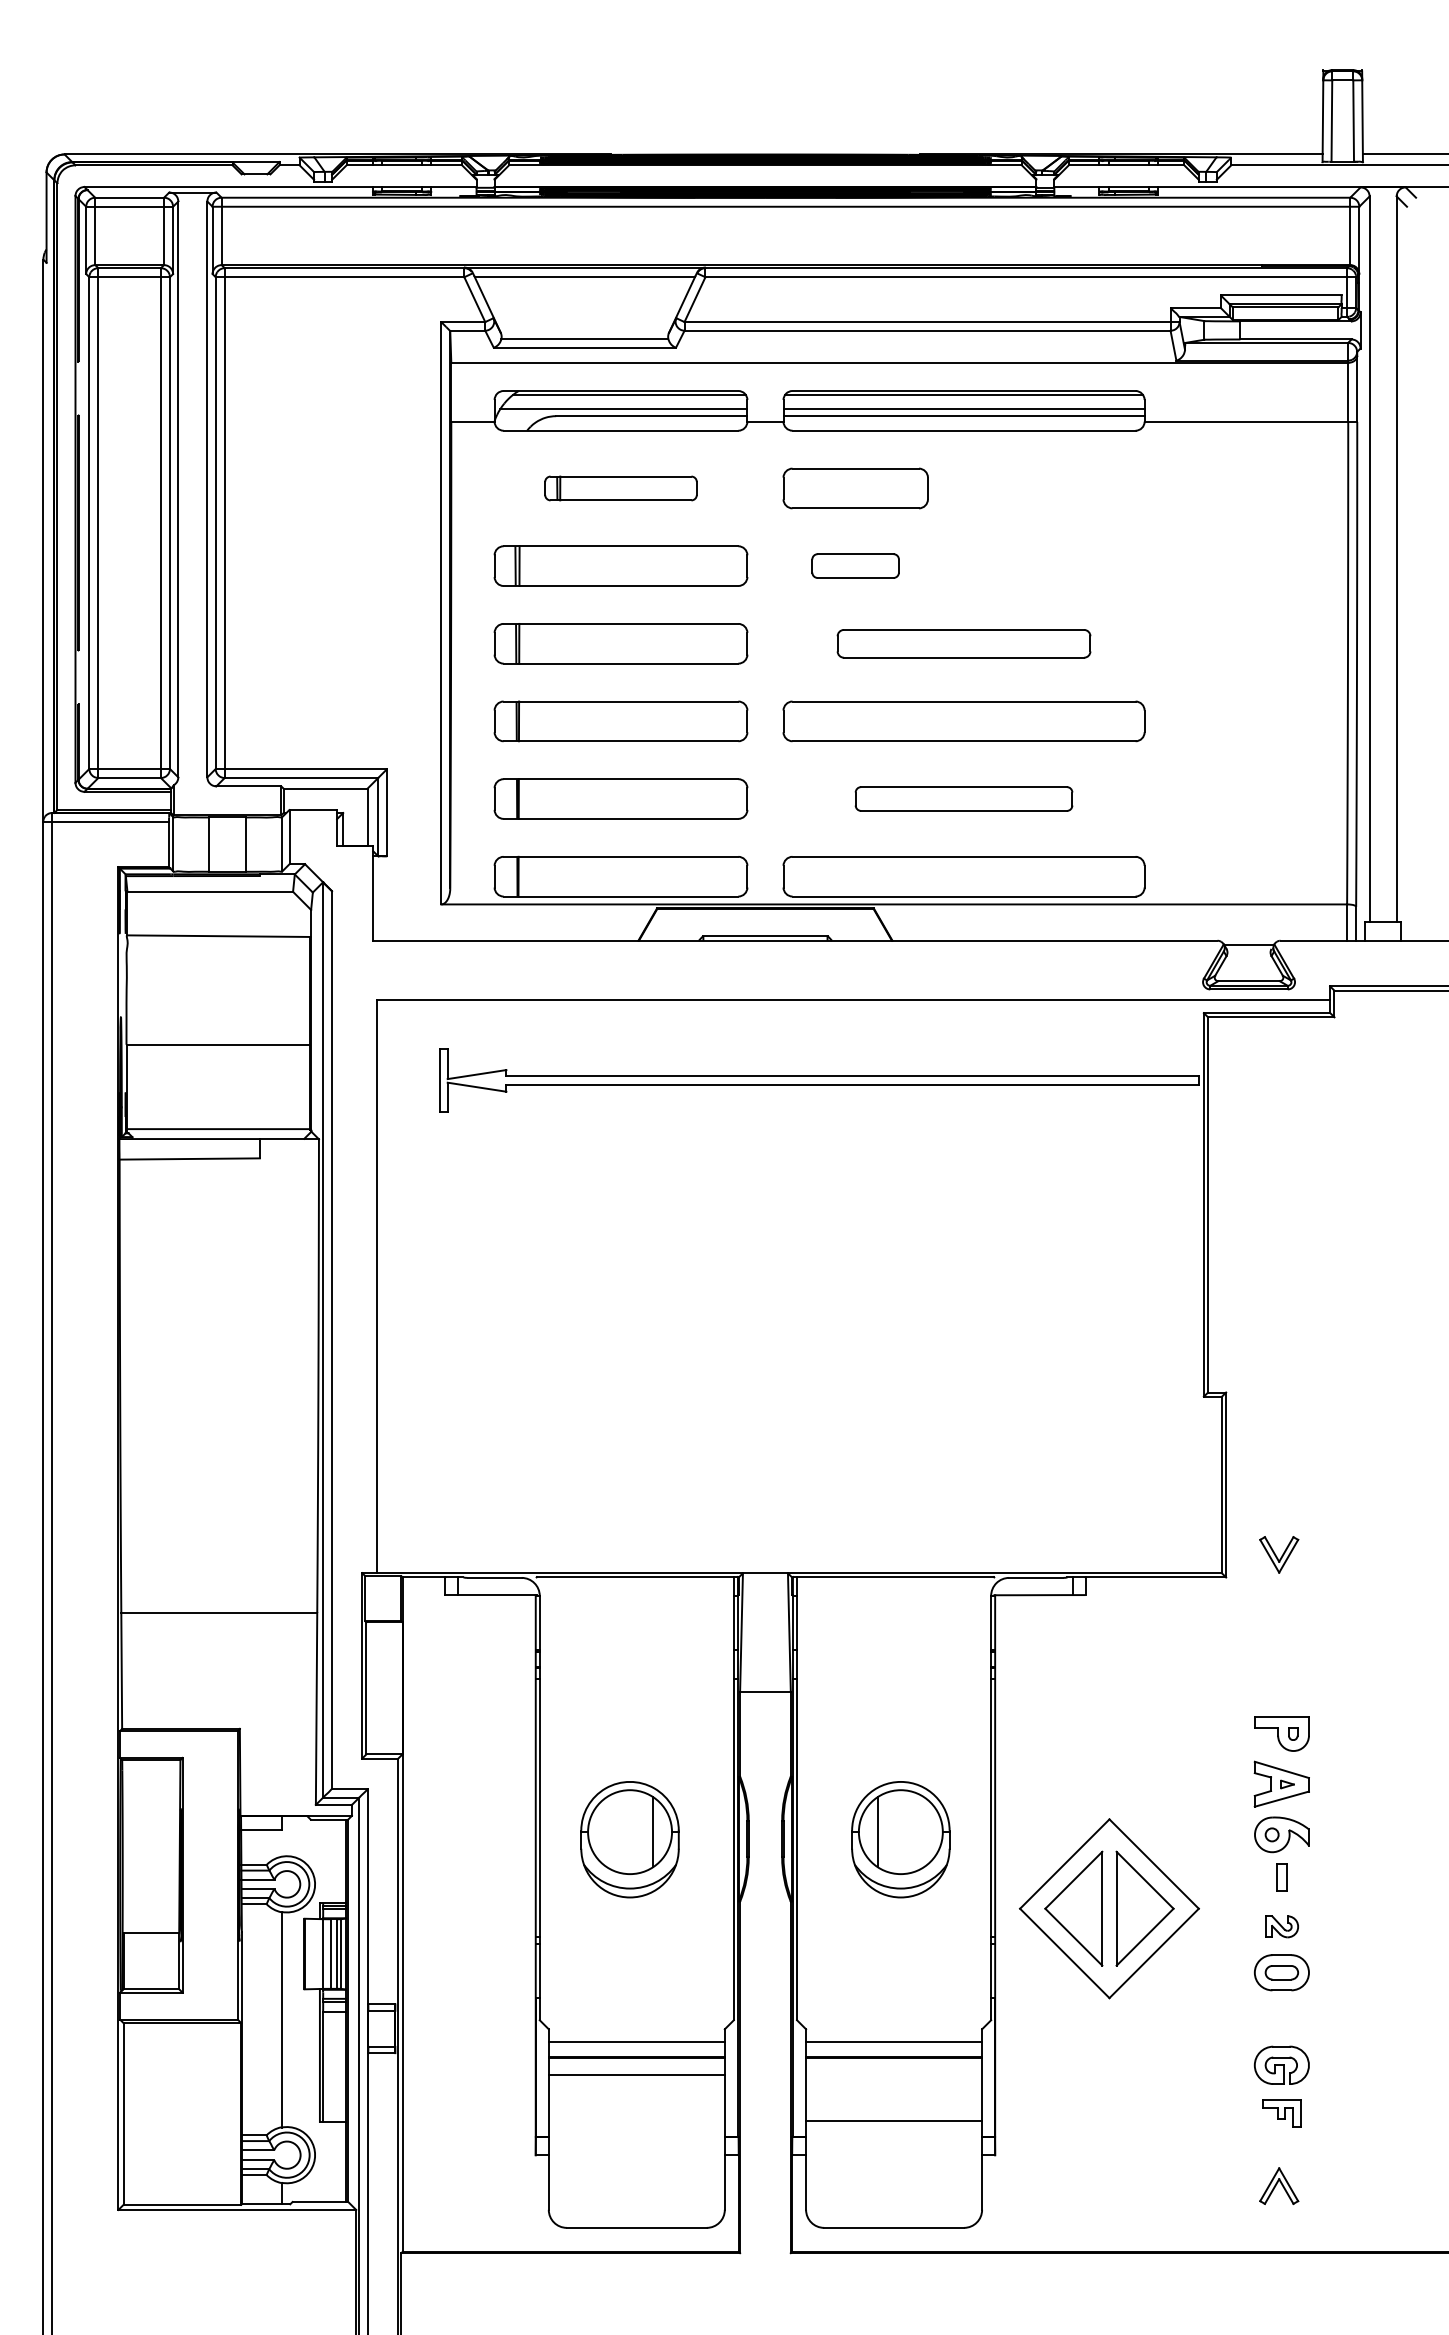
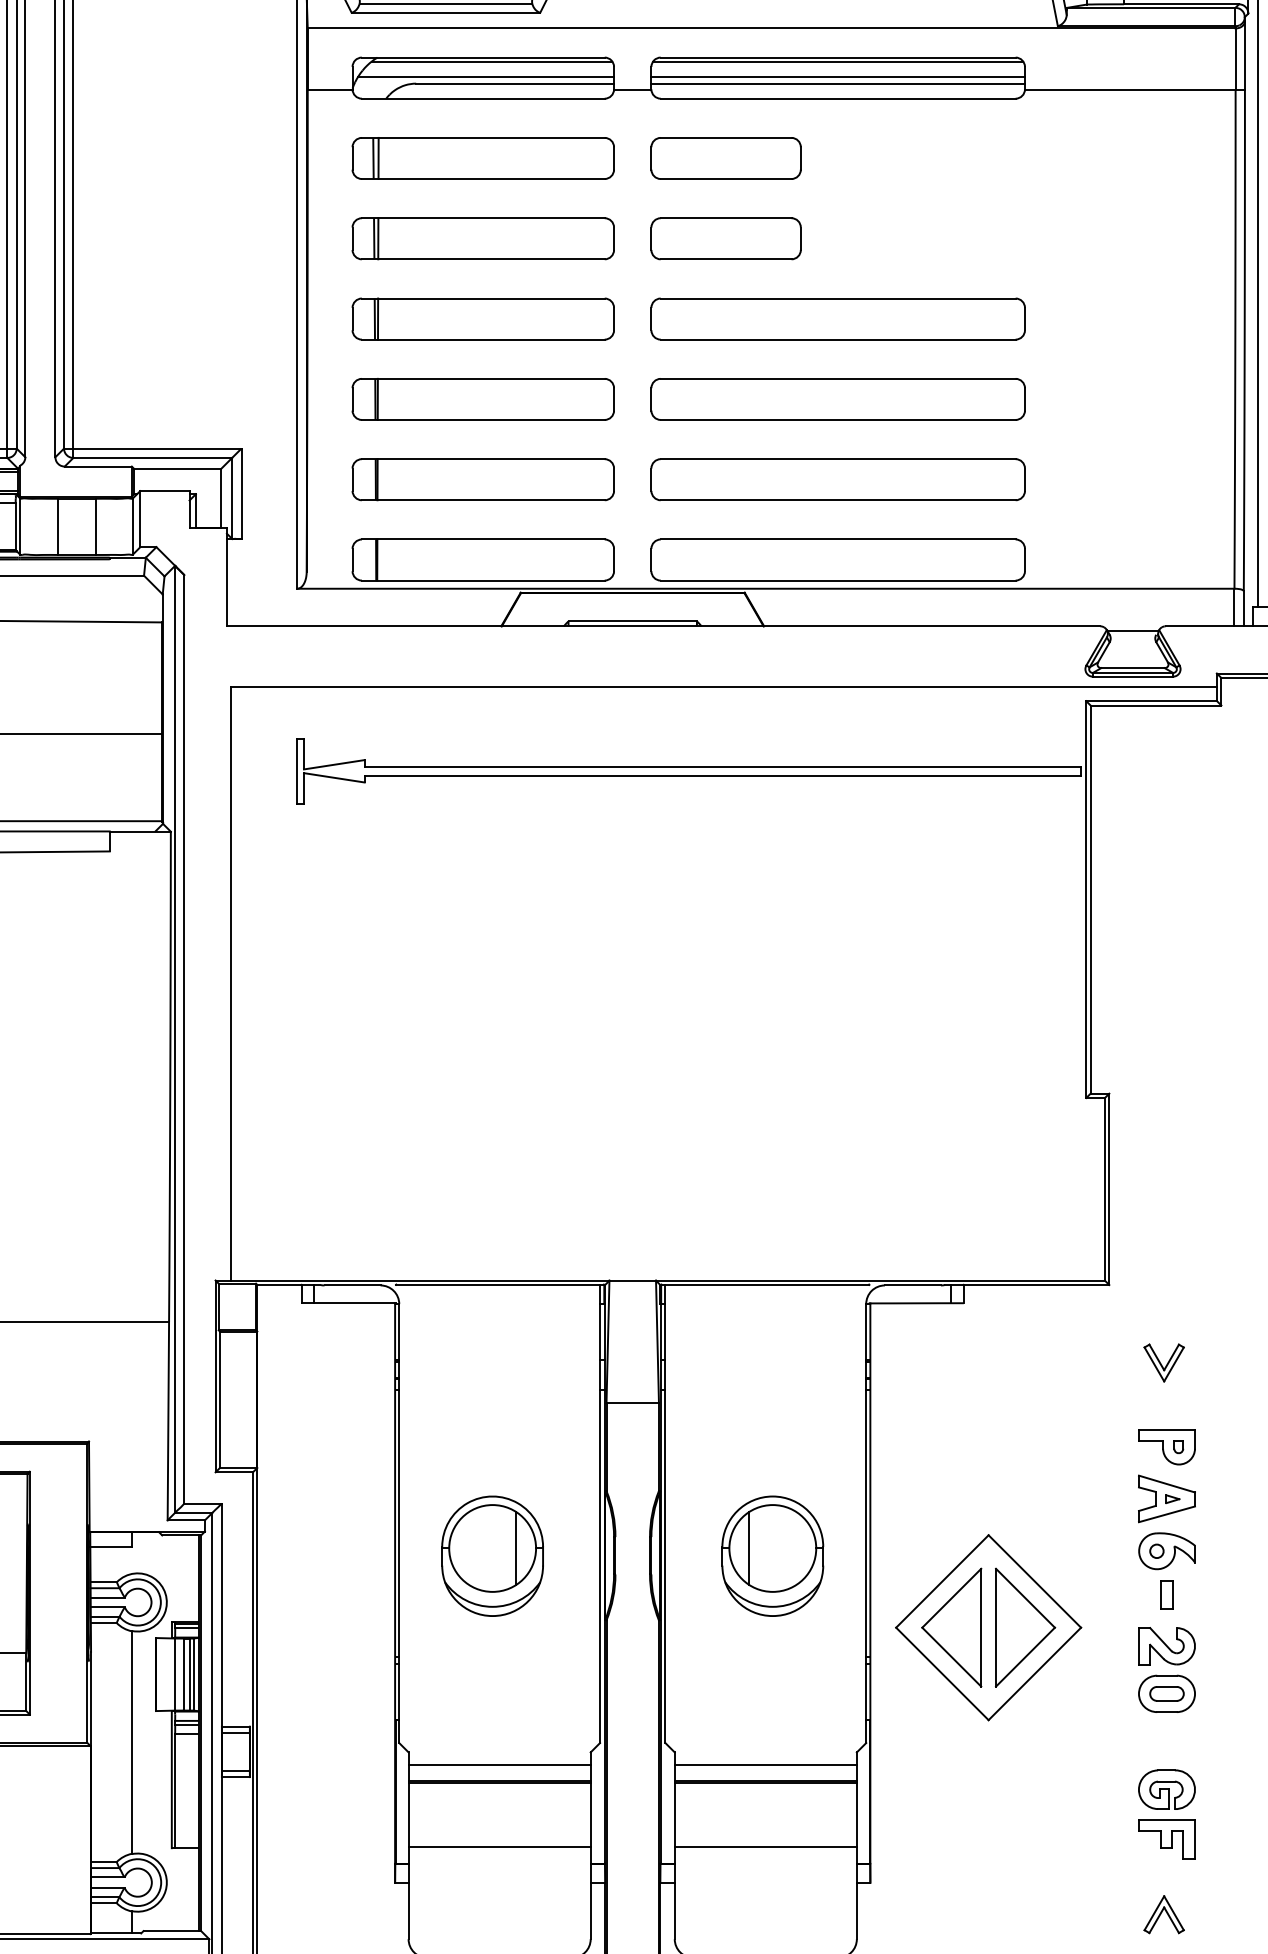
part: (620, 488) -> (482, 158), size x1.67
part: (855, 565) -> (725, 238), size x1.67
part: (963, 643) -> (837, 318), size x1.43
part: (963, 798) -> (837, 479), size x1.67
part: (1279, 1554) -> (1164, 1362), moved
part: (1281, 1926) -> (1166, 1646), size x1.67
line: (636, 2074) -> (499, 1846), moved
part: (1281, 2113) -> (1166, 1839), size x1.43

